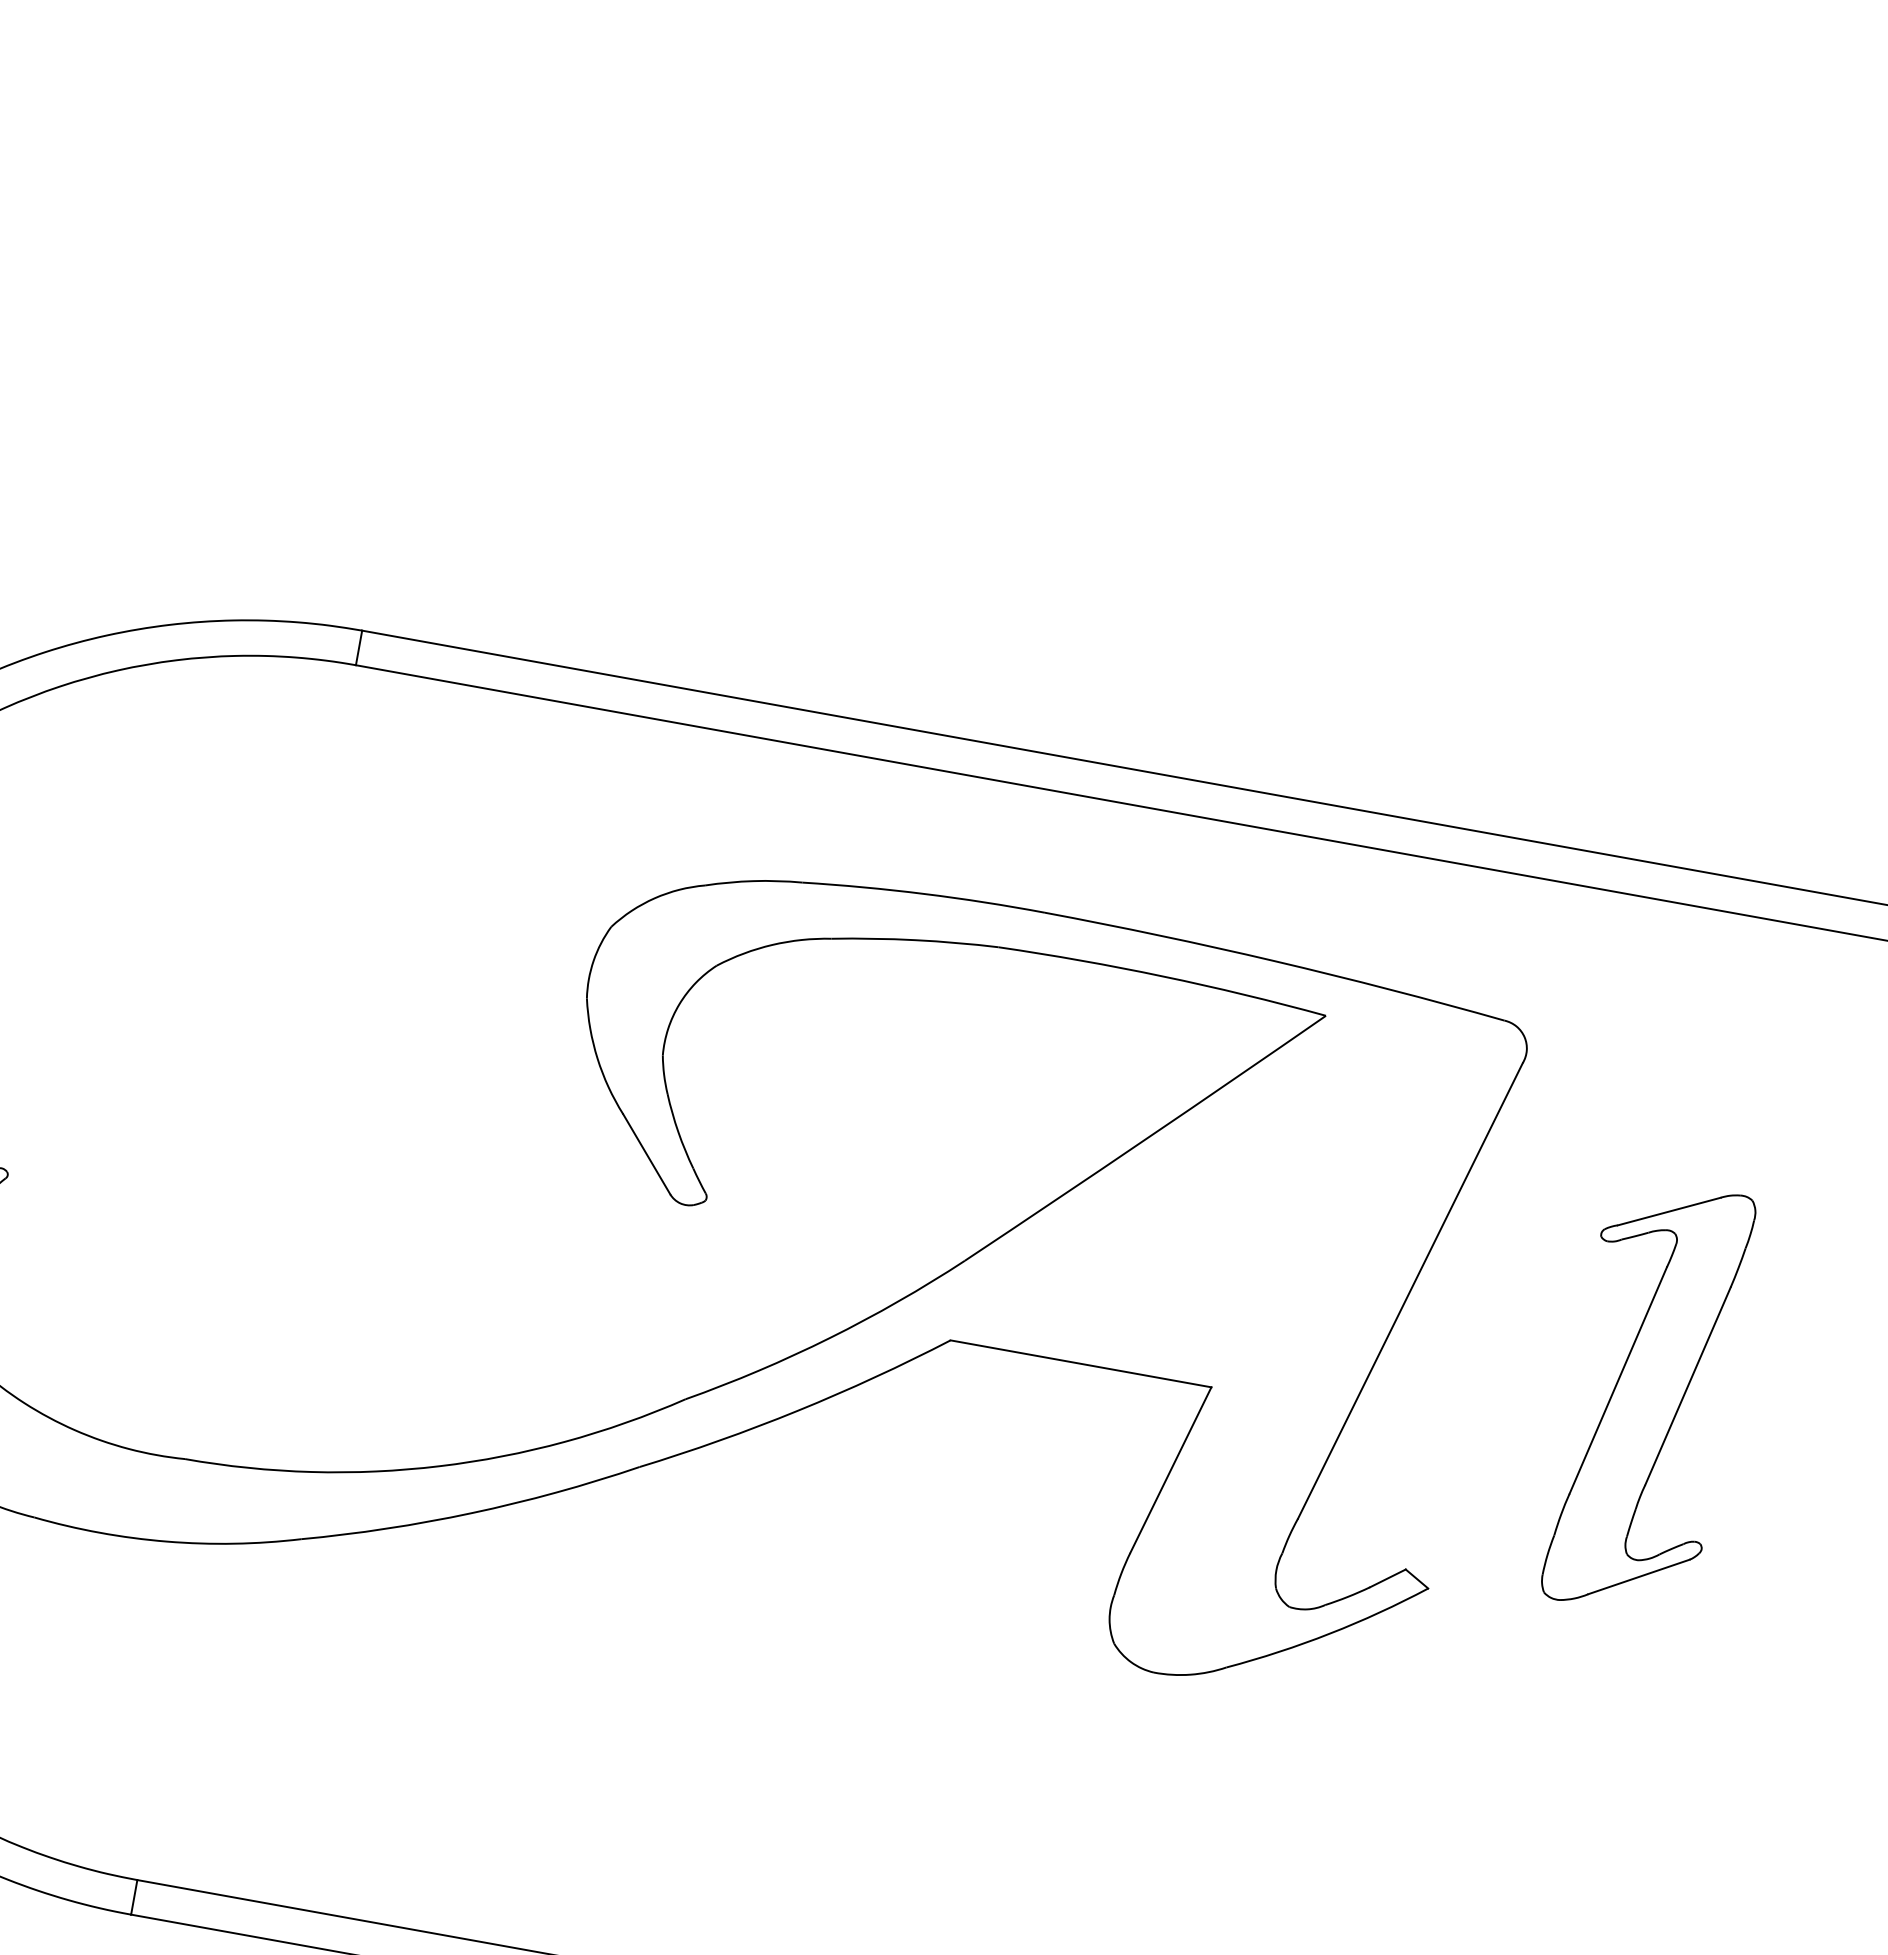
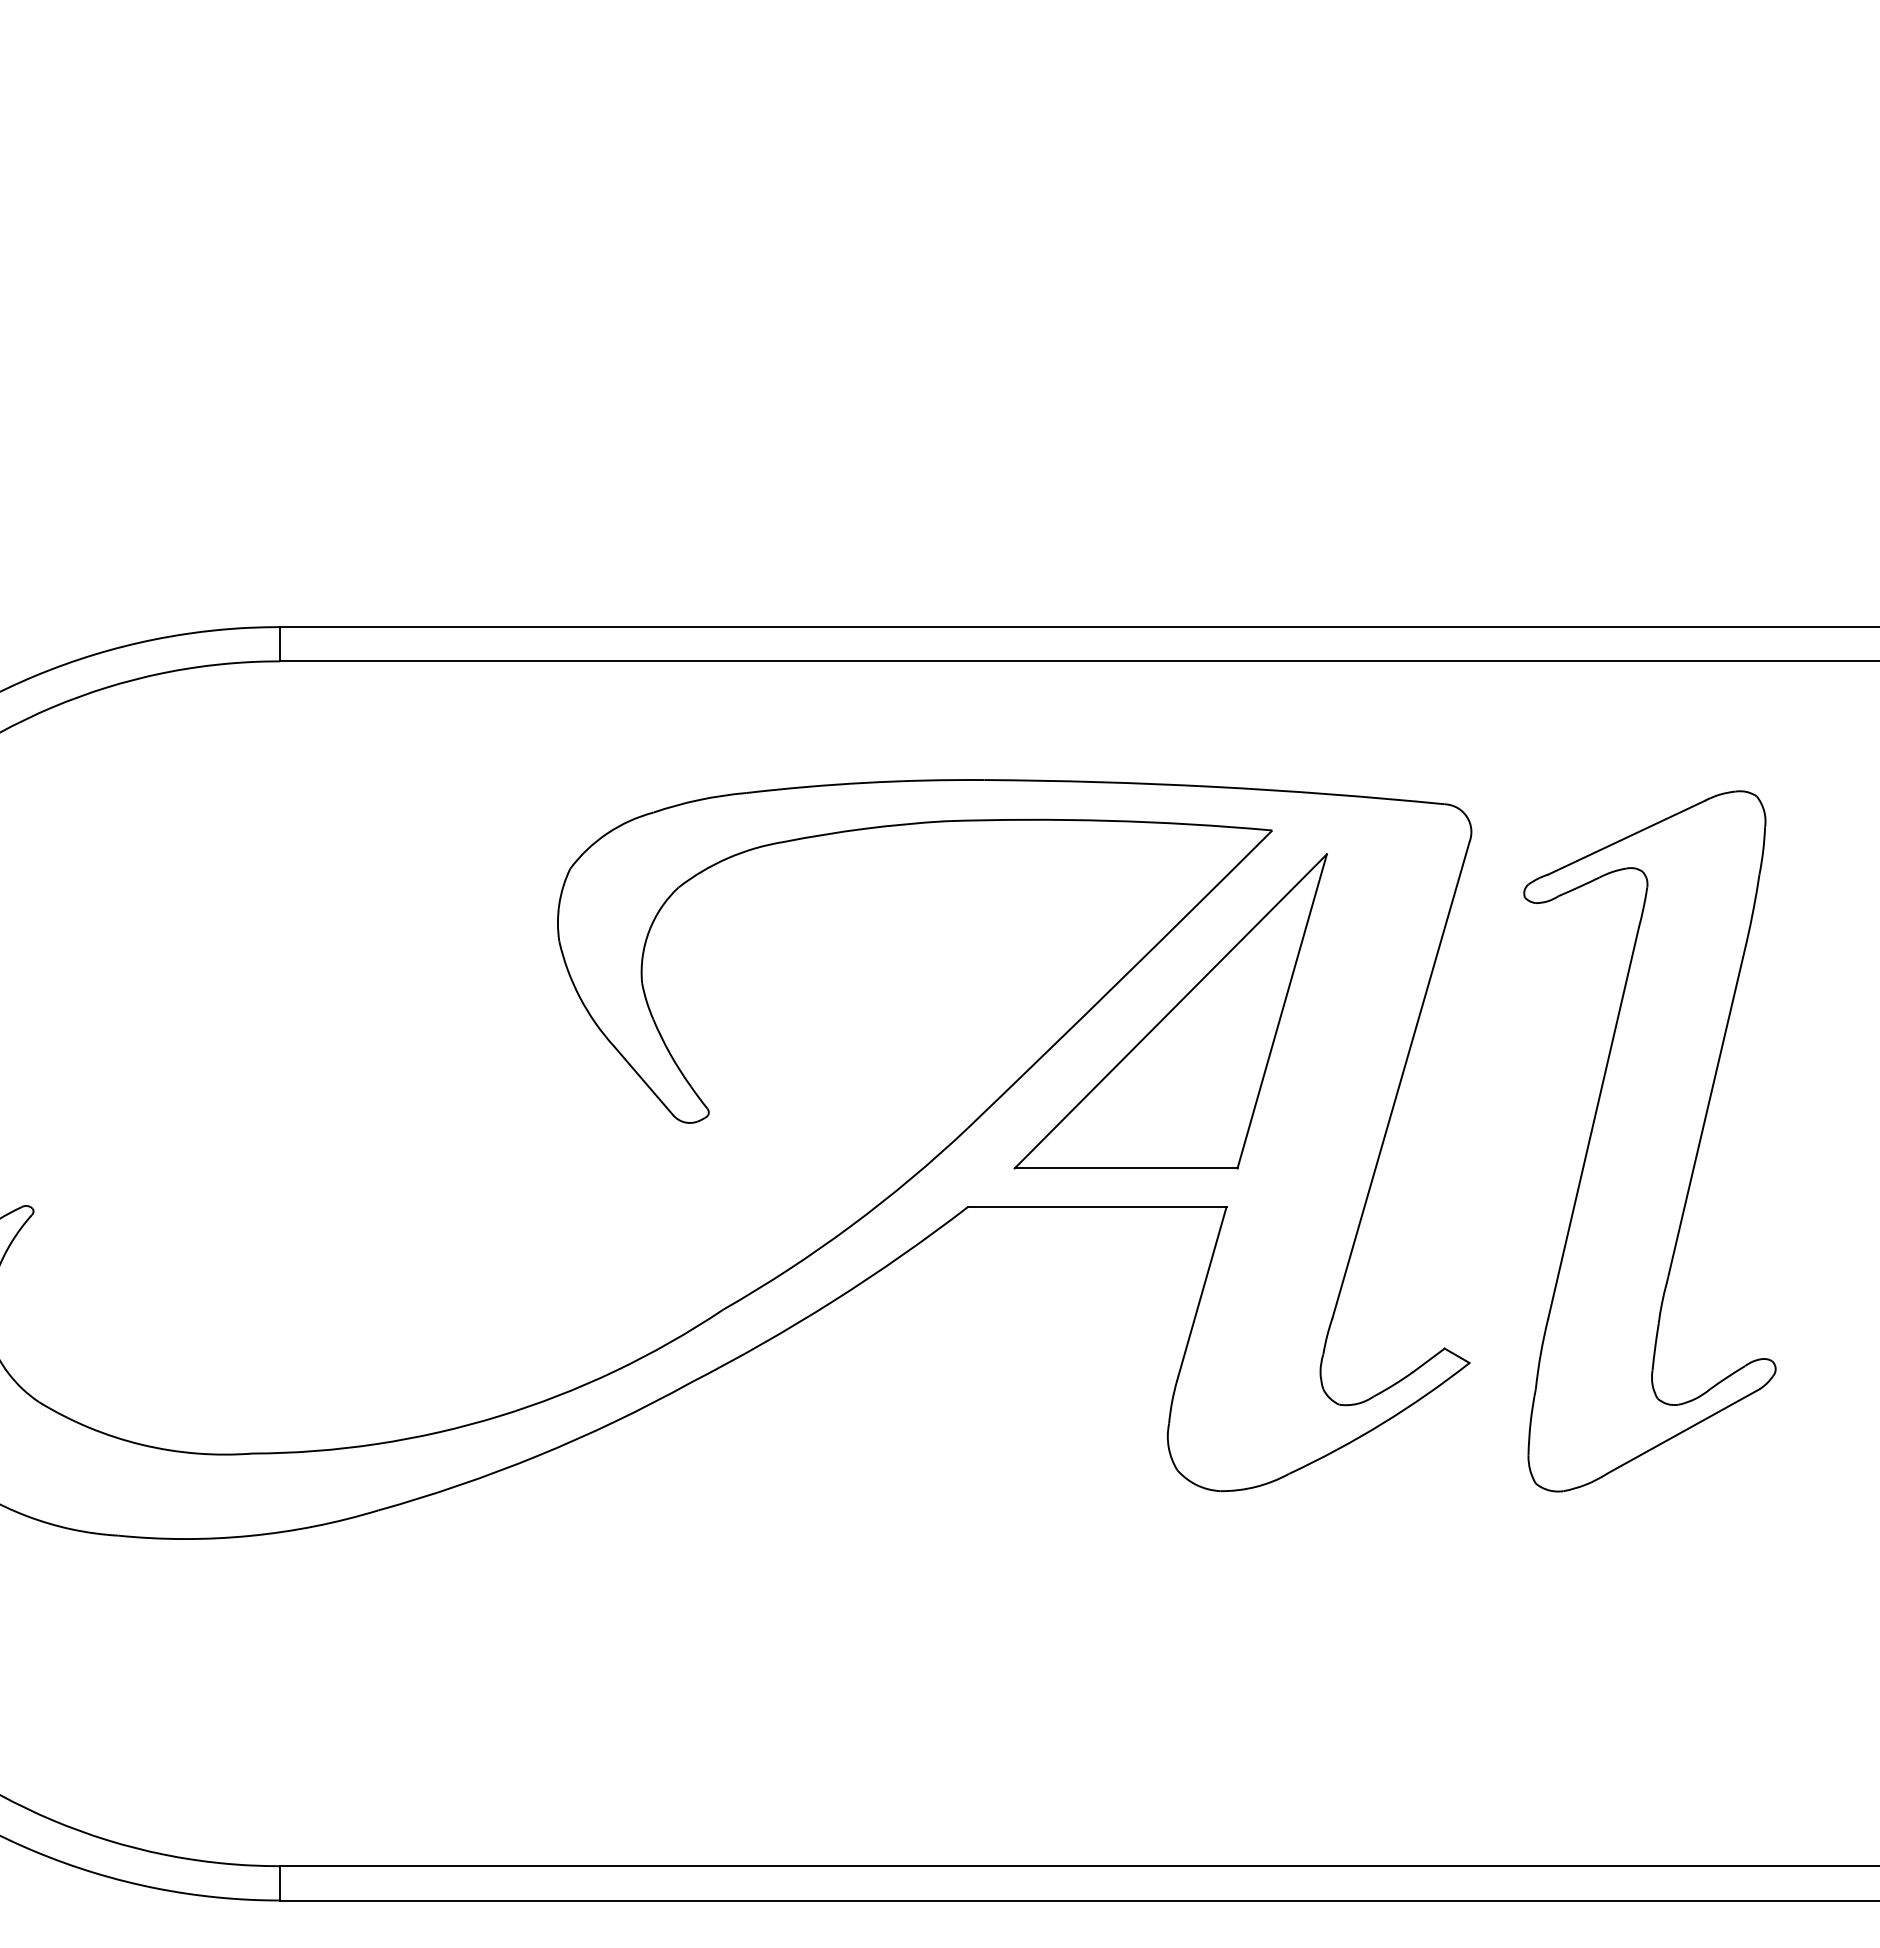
part: (1190, 1179) -> (1170, 1011), added
part: (1649, 1397) -> (1649, 1141), size x1.67

